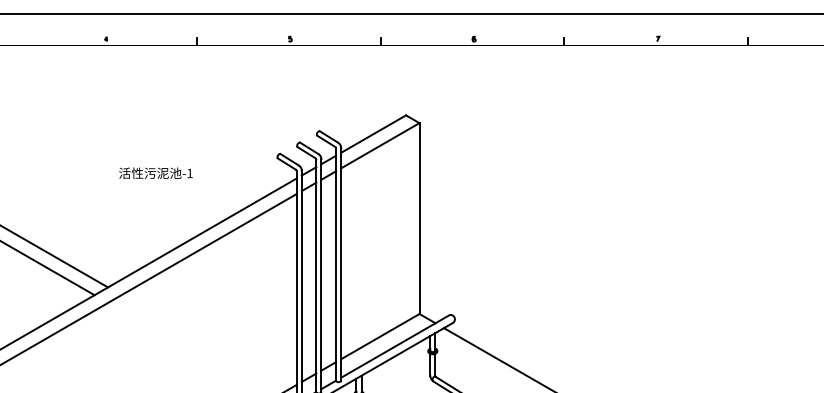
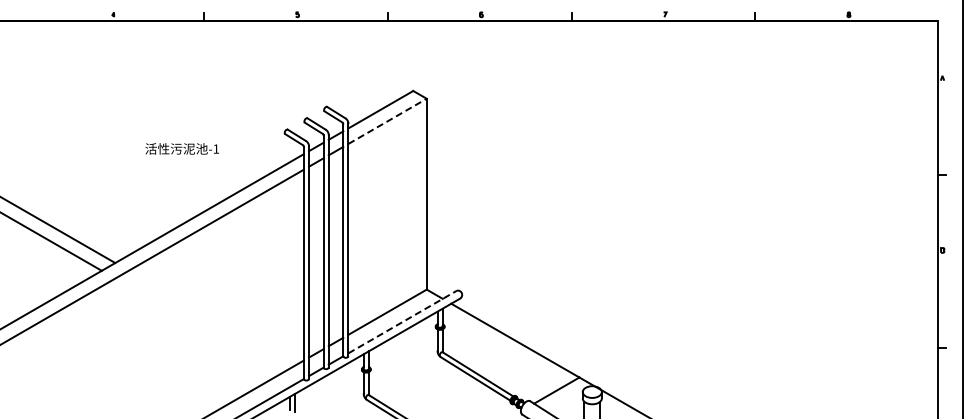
line: (381, 145) -> (388, 121), solid -> dashed
text: (155, 172) -> (181, 148), moved
line: (395, 346) -> (402, 322), solid -> dashed

